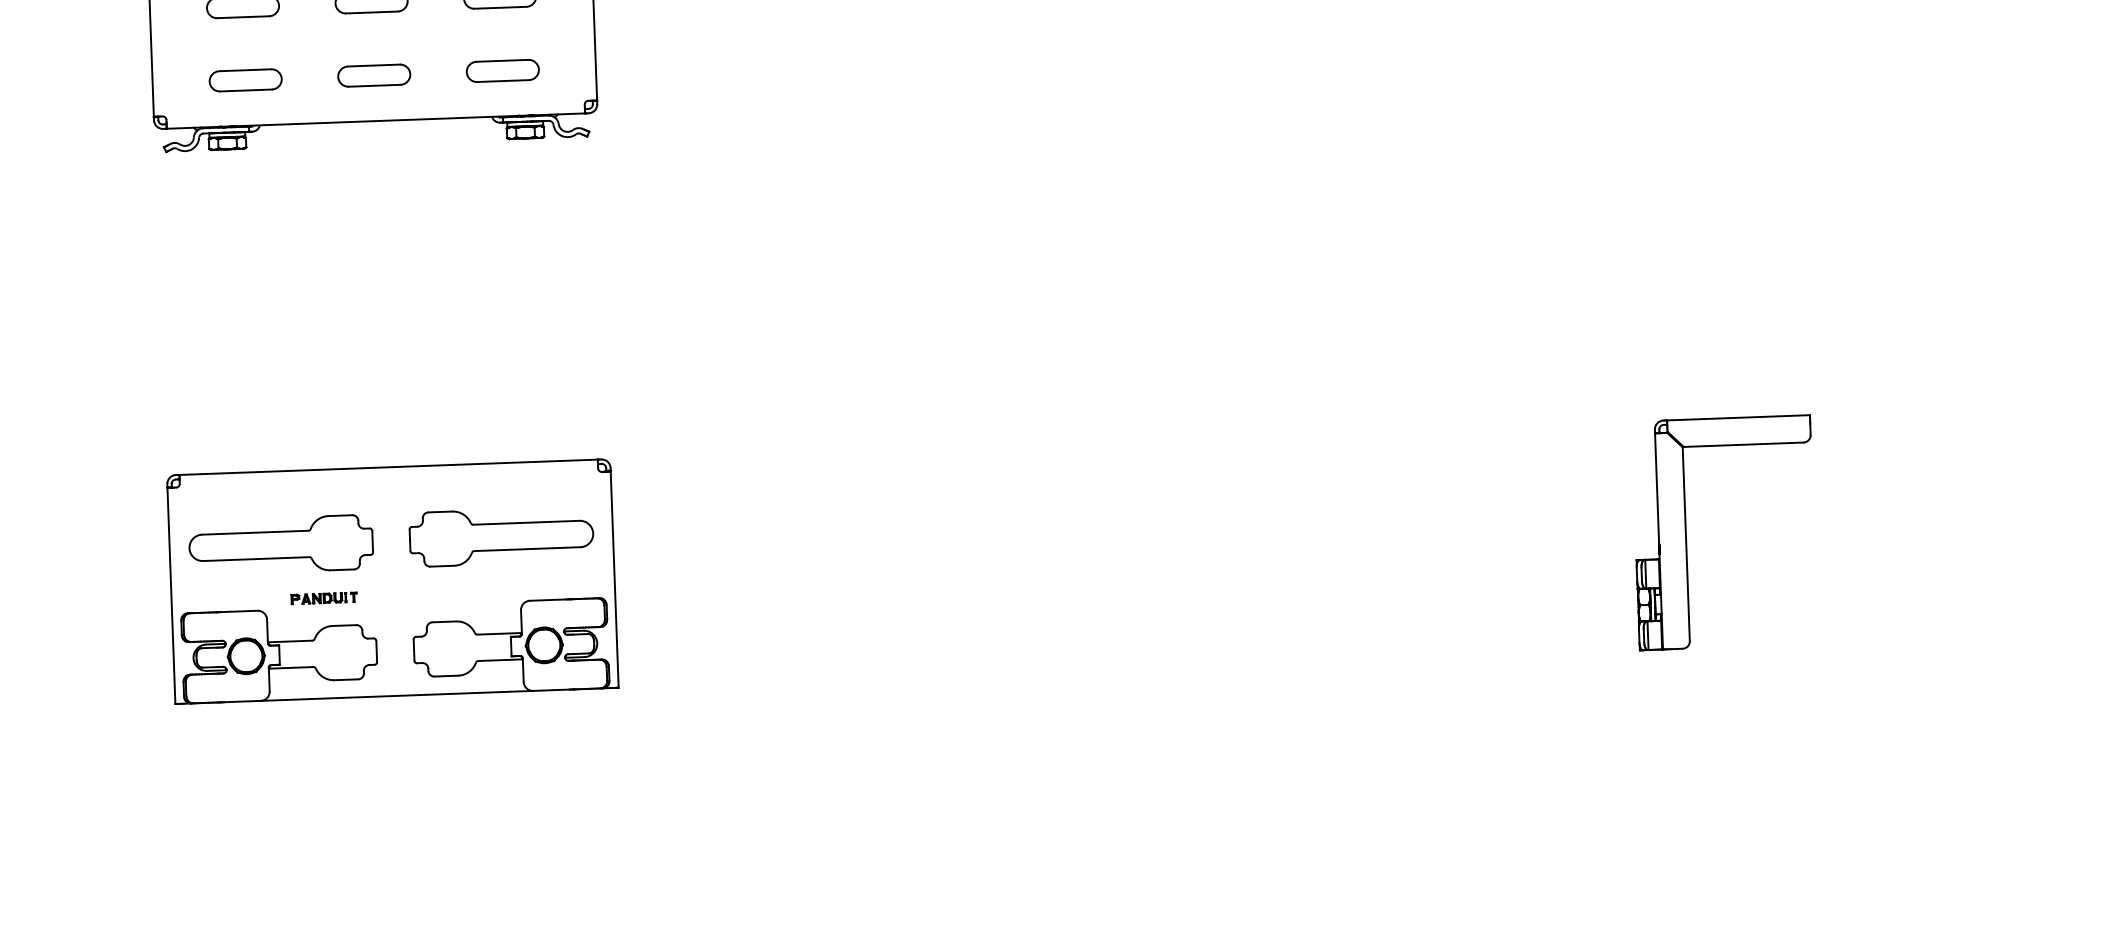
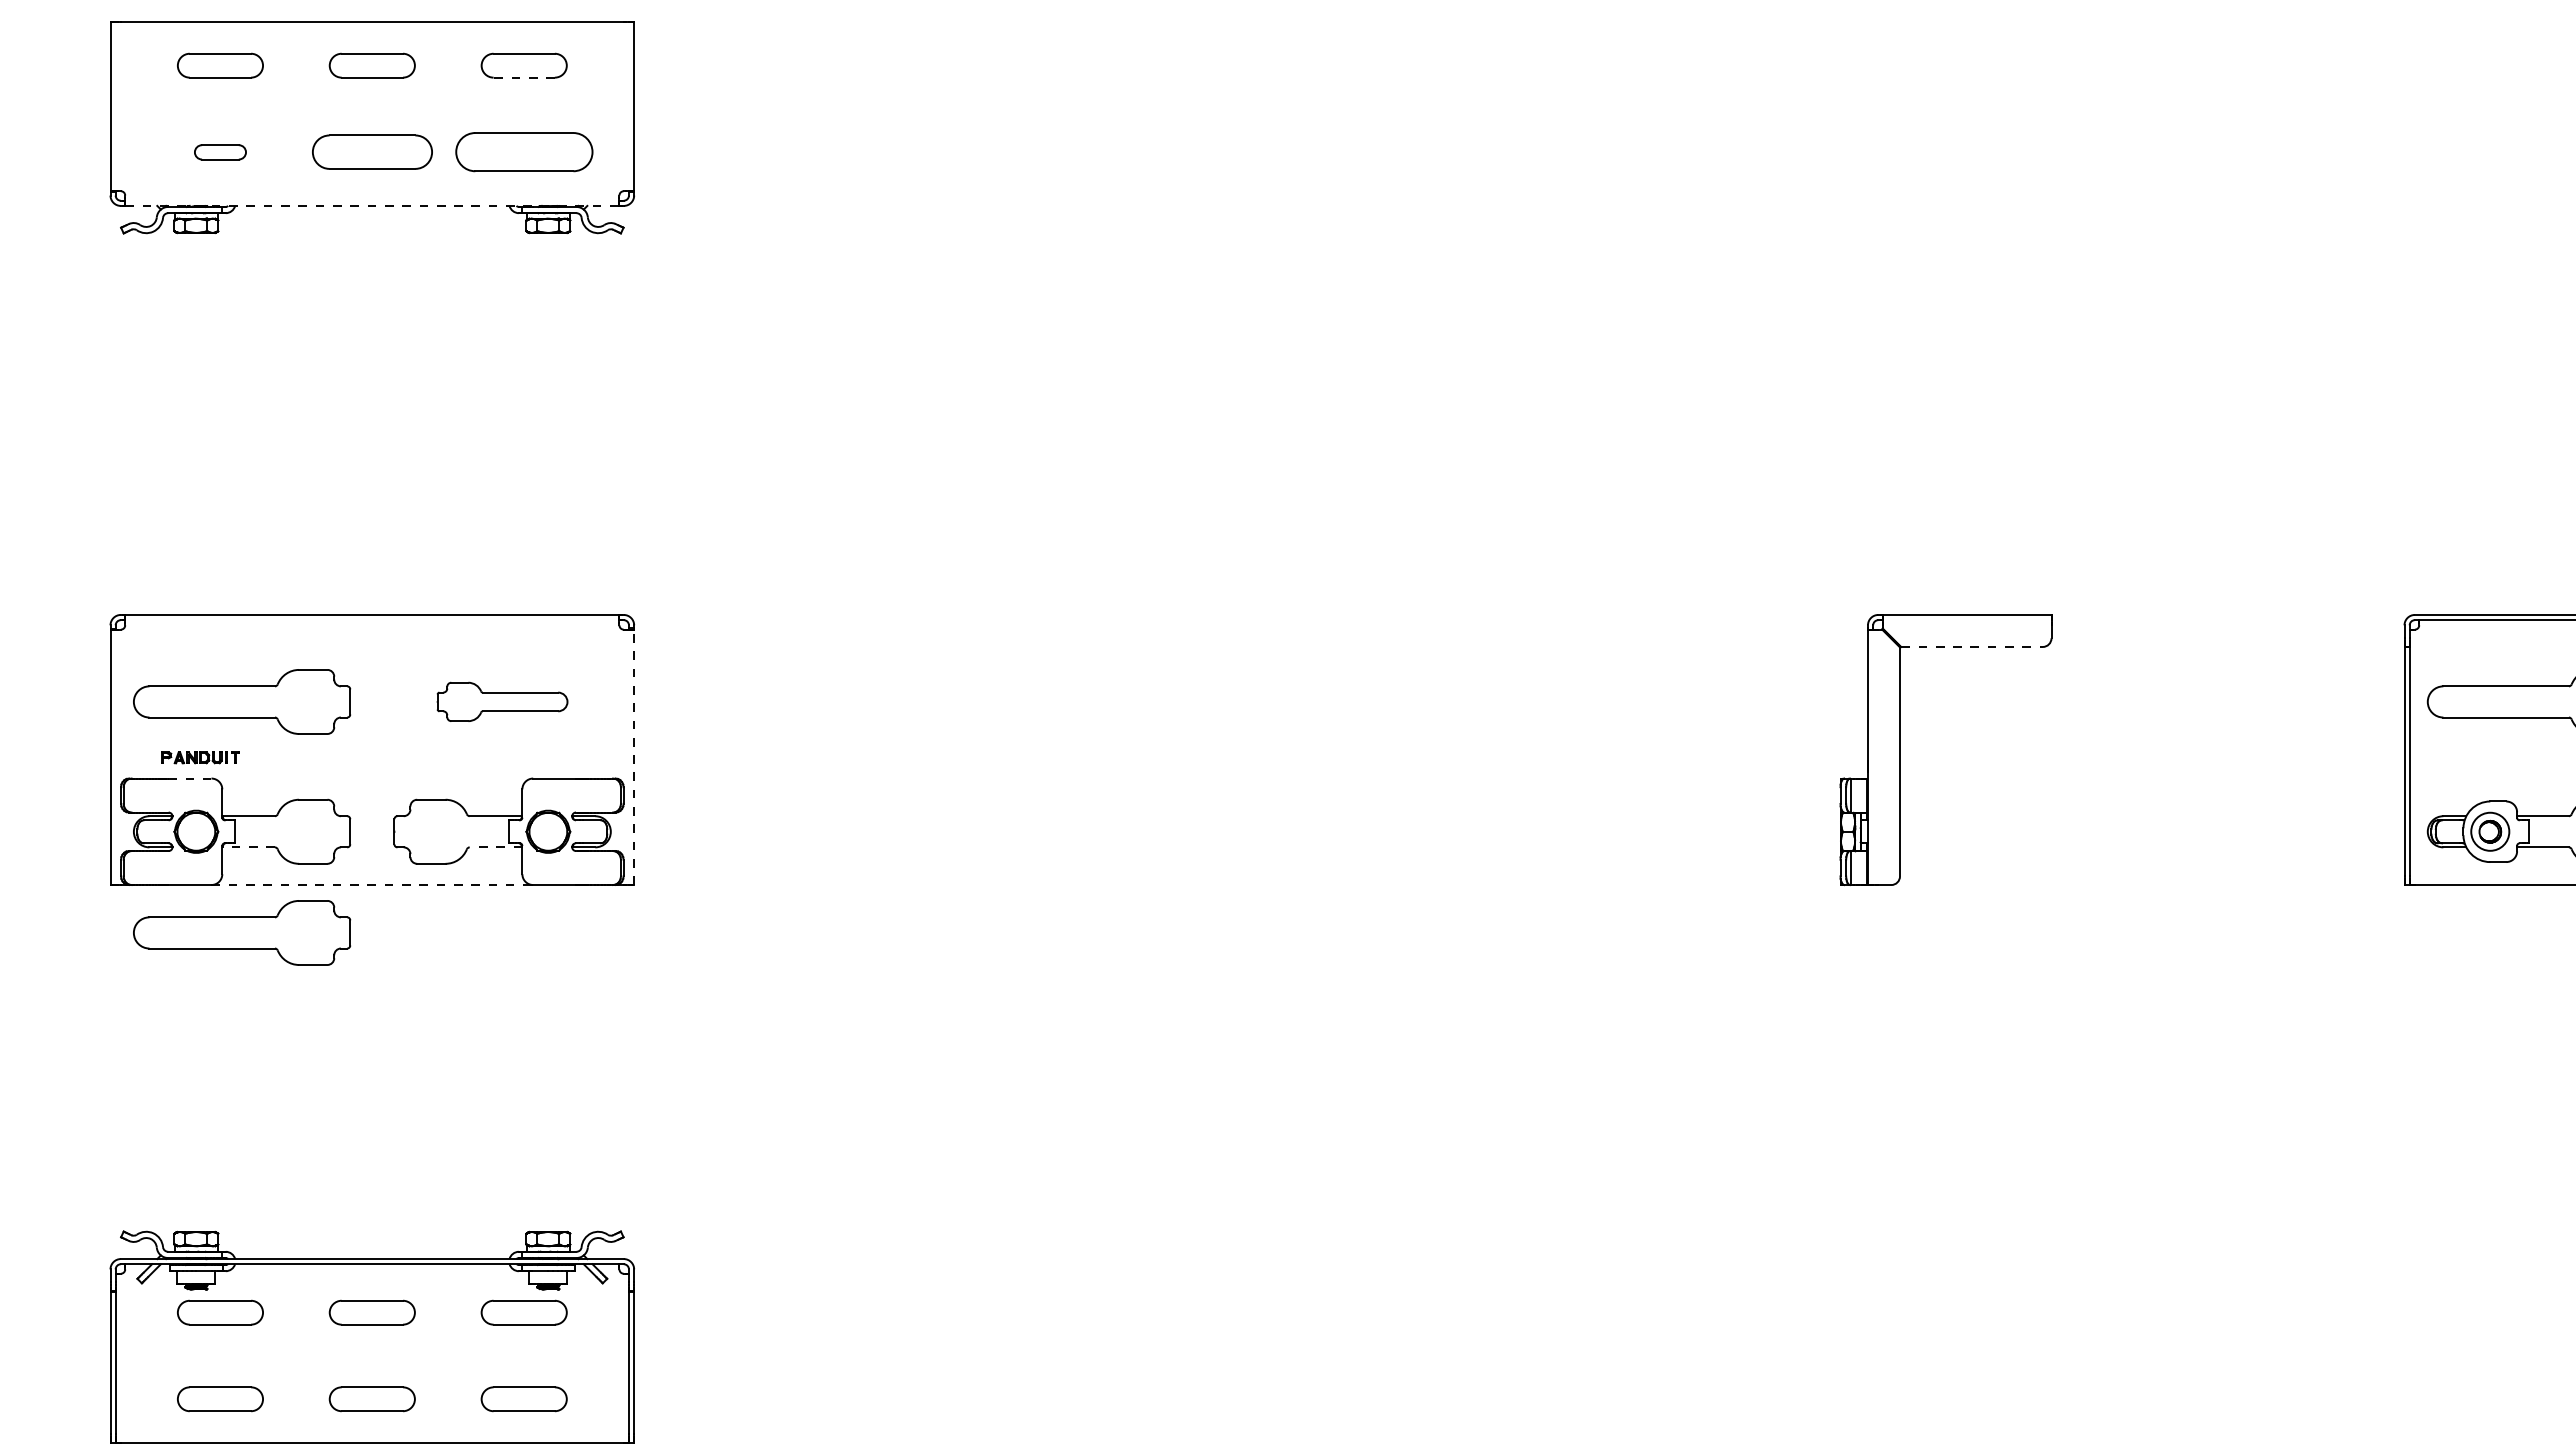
line: (500, 7) -> (524, 77), solid -> dashed
part: (502, 71) -> (523, 152), size x1.6
part: (373, 75) -> (371, 152), size x1.4
part: (245, 80) -> (220, 152), size x0.6
line: (376, 120) -> (372, 205), solid -> dashed
line: (1744, 444) -> (1972, 646), solid -> dashed
part: (501, 536) -> (502, 701), size x0.6
line: (614, 579) -> (634, 757), solid -> dashed
part: (324, 598) -> (200, 757), moved
line: (238, 611) -> (189, 778), solid -> dashed
line: (500, 660) -> (495, 847), solid -> dashed
line: (291, 667) -> (248, 847), solid -> dashed
line: (397, 696) -> (372, 885), solid -> dashed
part: (288, 740) -> (242, 932), added

